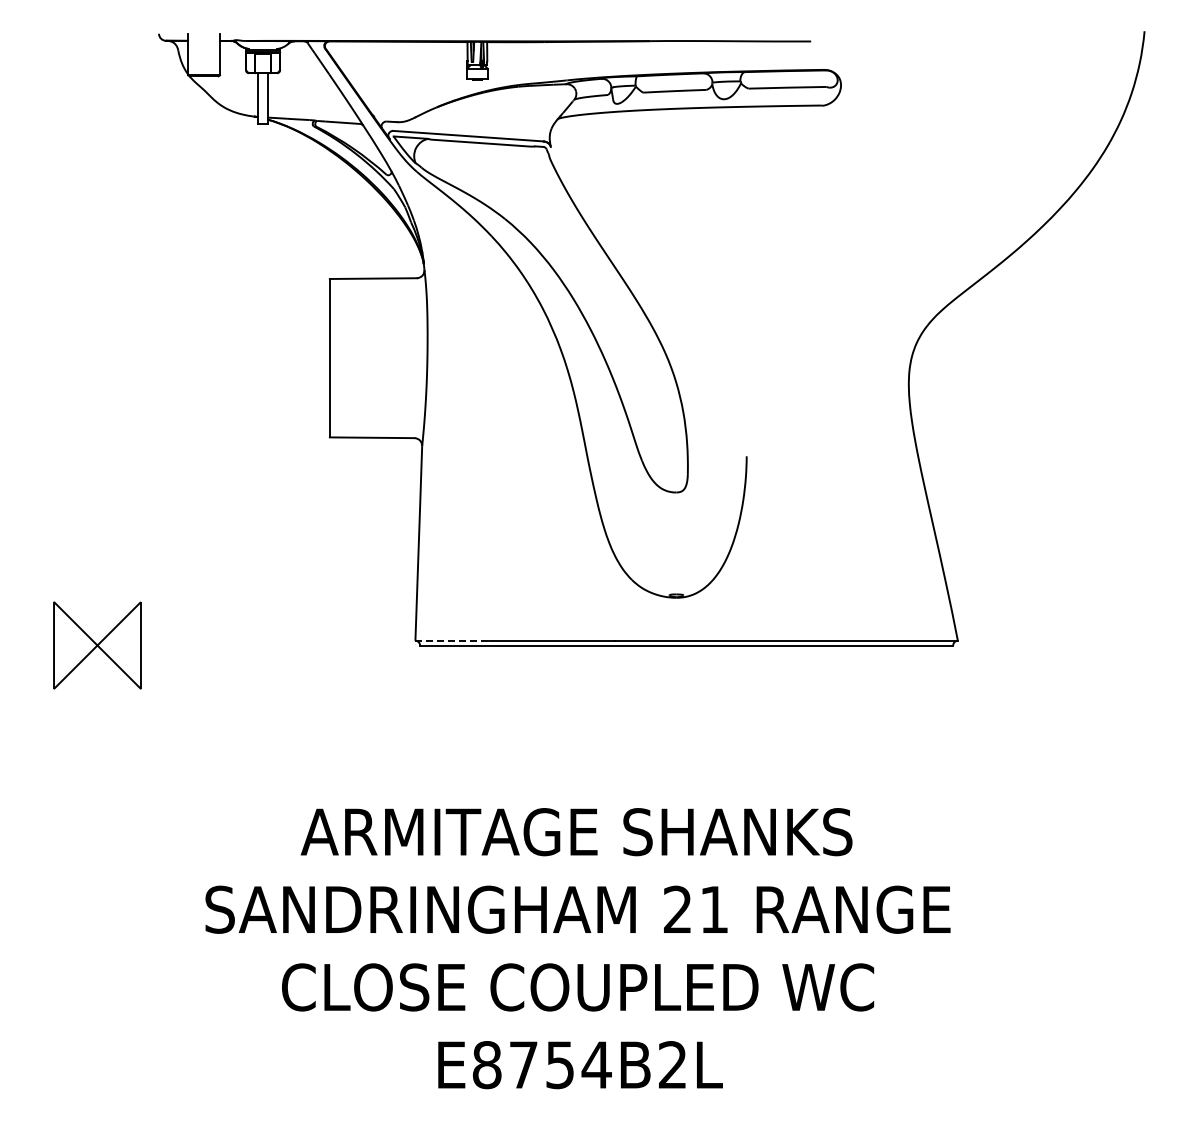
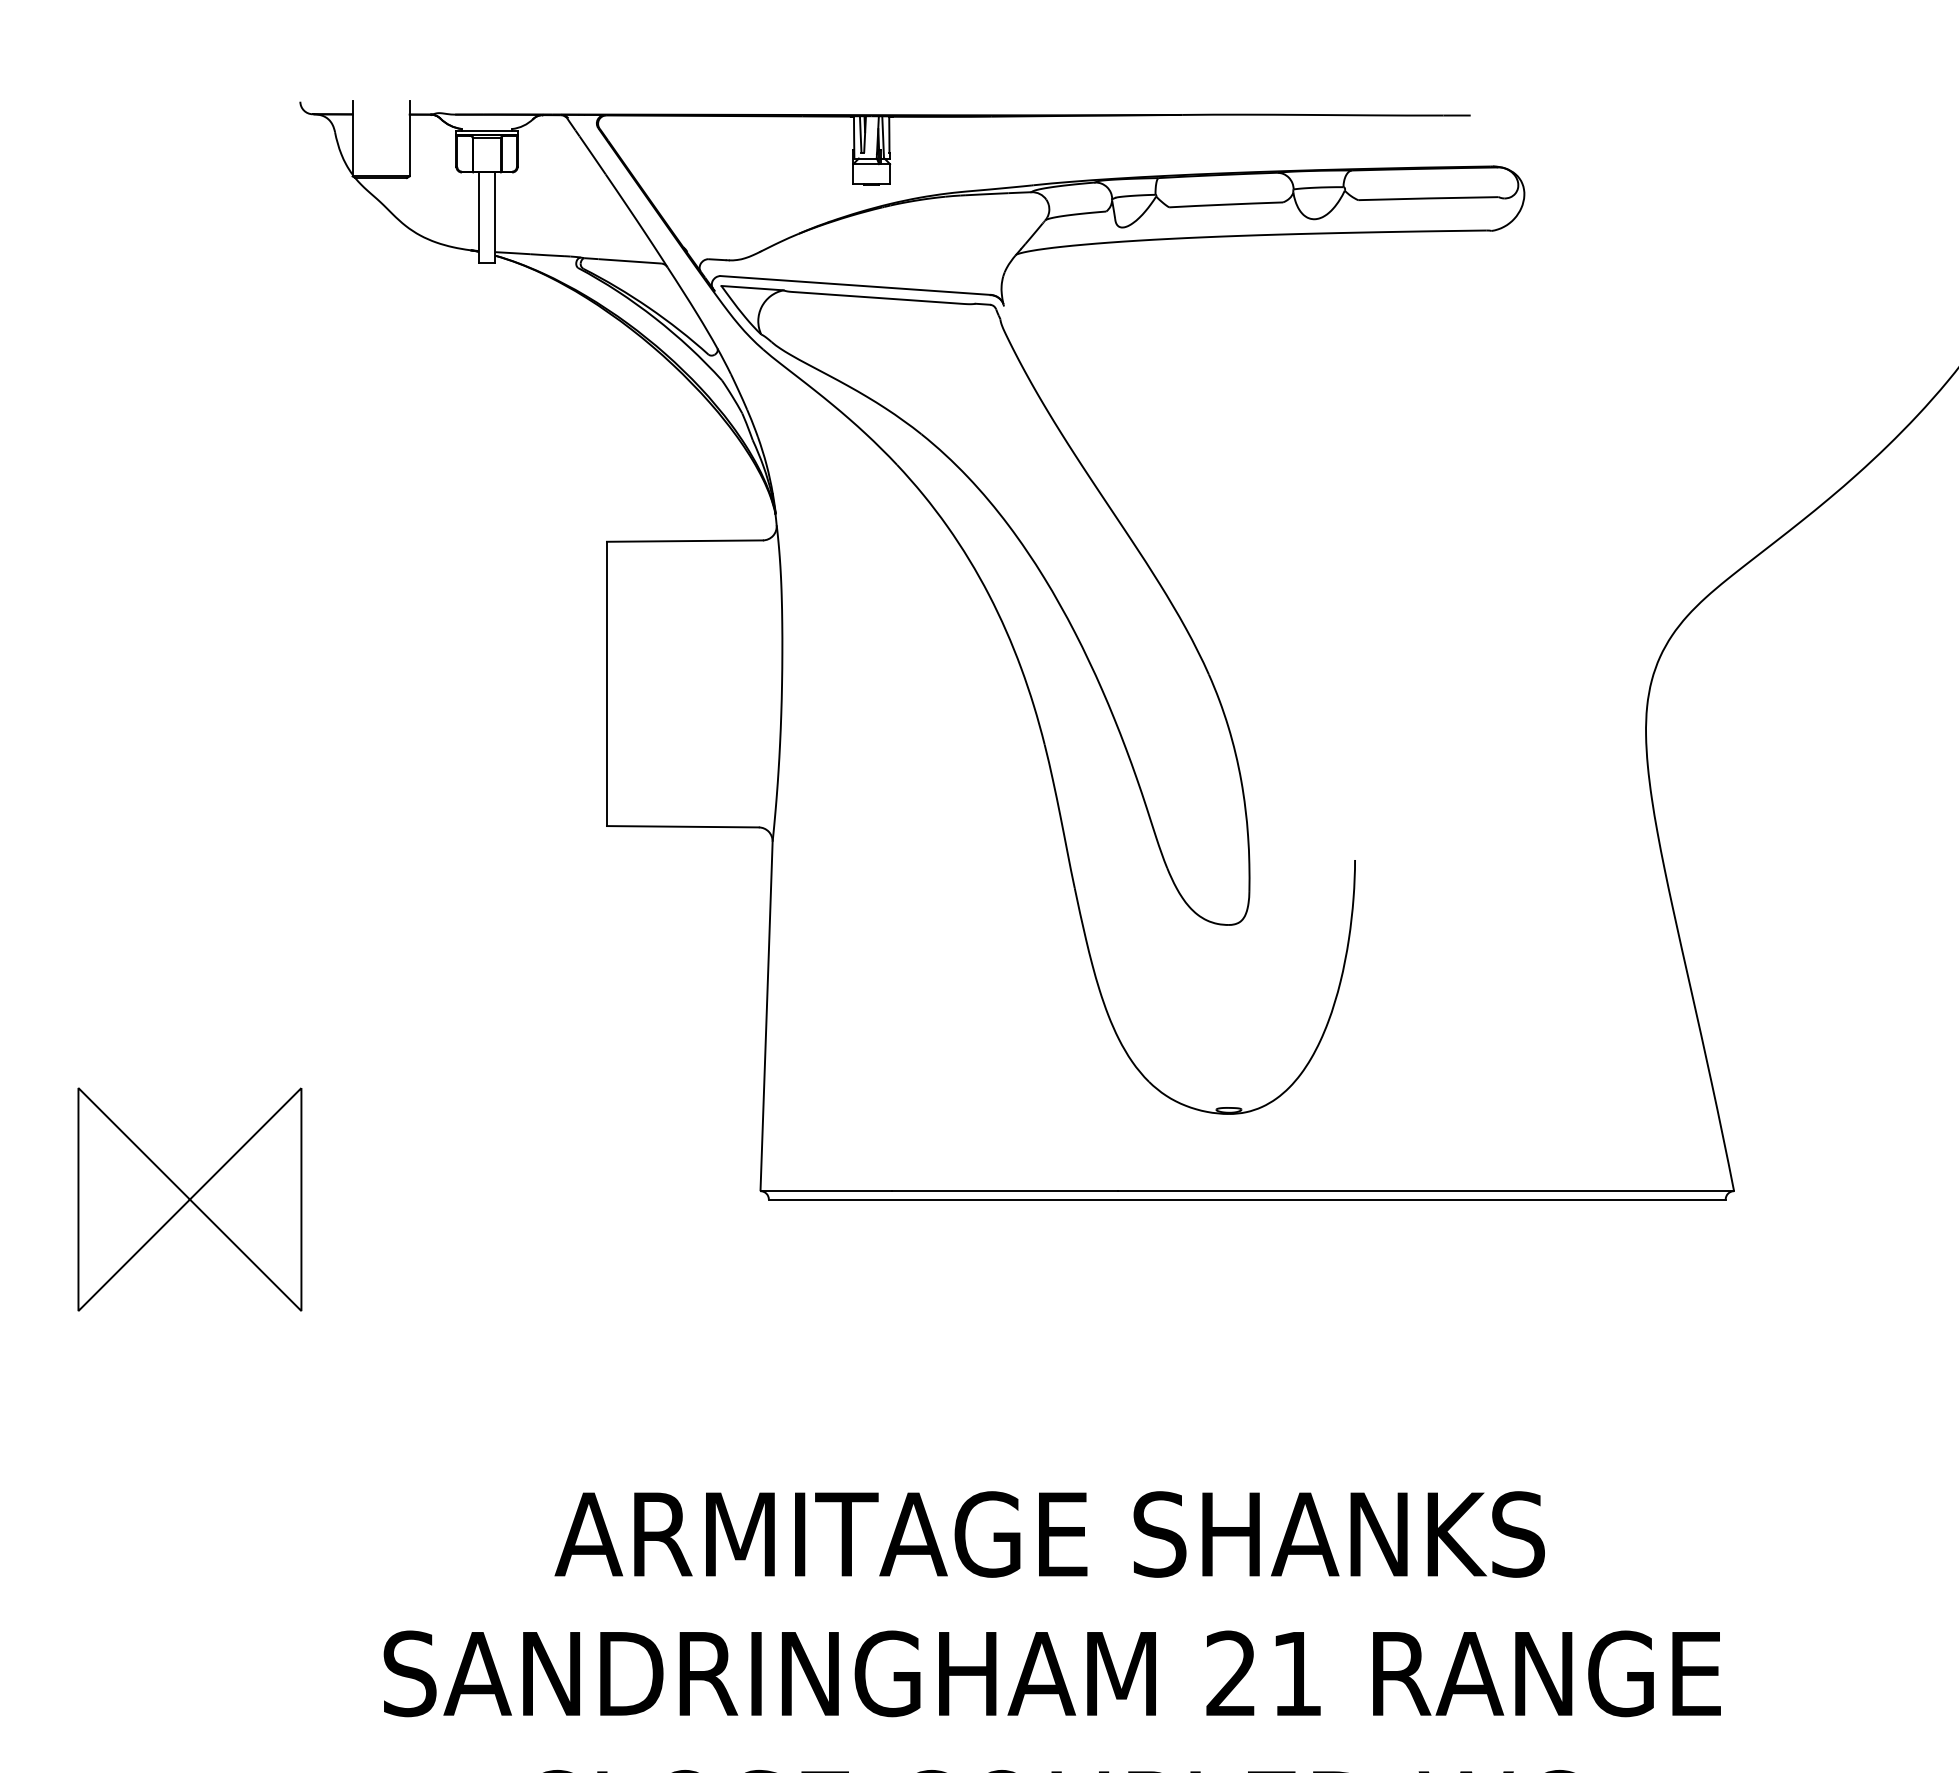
line: (452, 640) -> (827, 1190), dashed -> solid
part: (97, 645) -> (189, 1199), size x1.43

